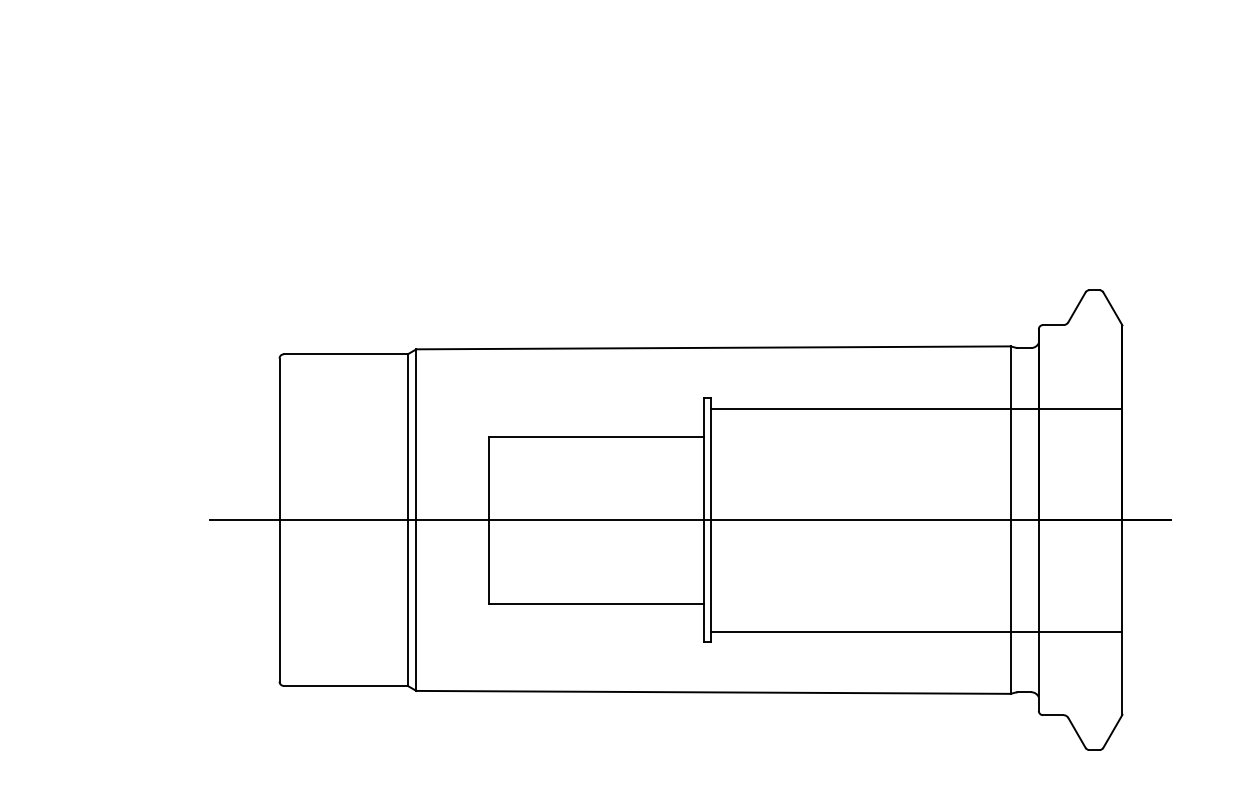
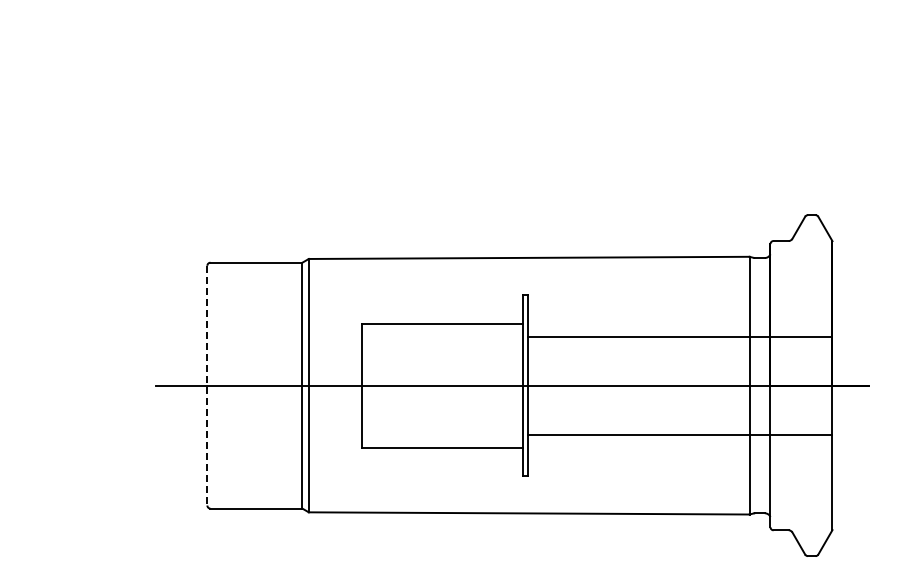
line: (916, 409) -> (679, 337), moved
line: (279, 519) -> (207, 385), solid -> dashed
line: (916, 631) -> (679, 435), moved

